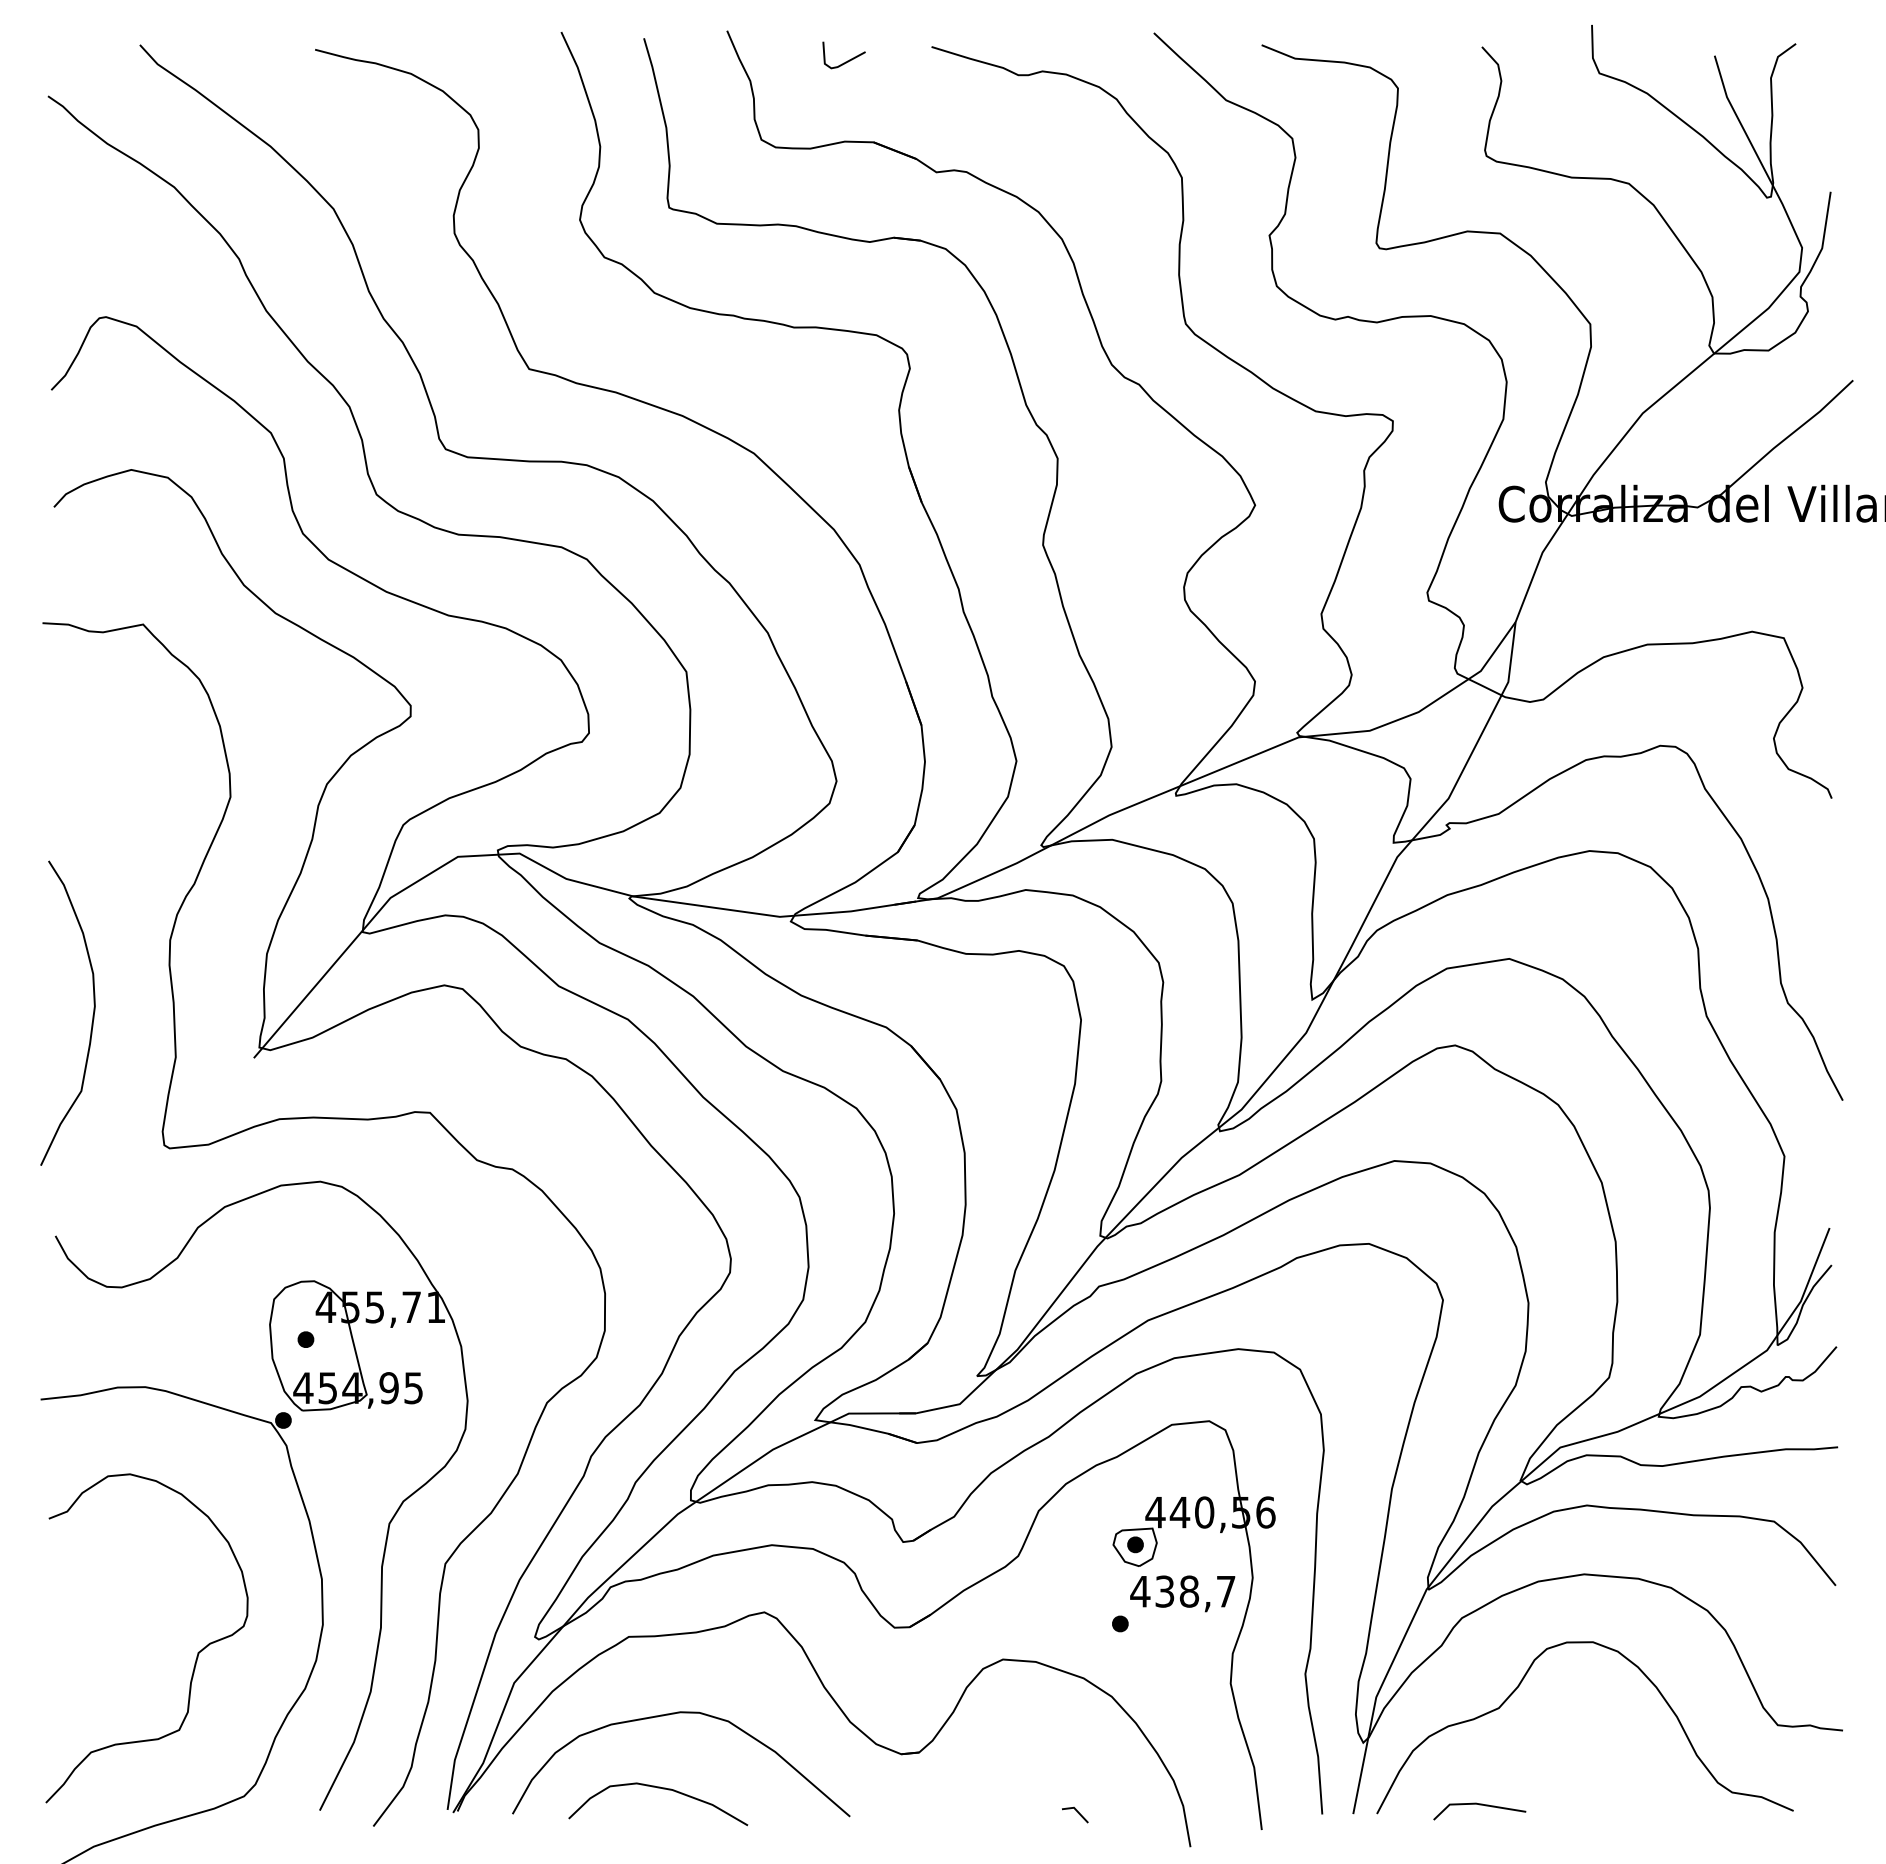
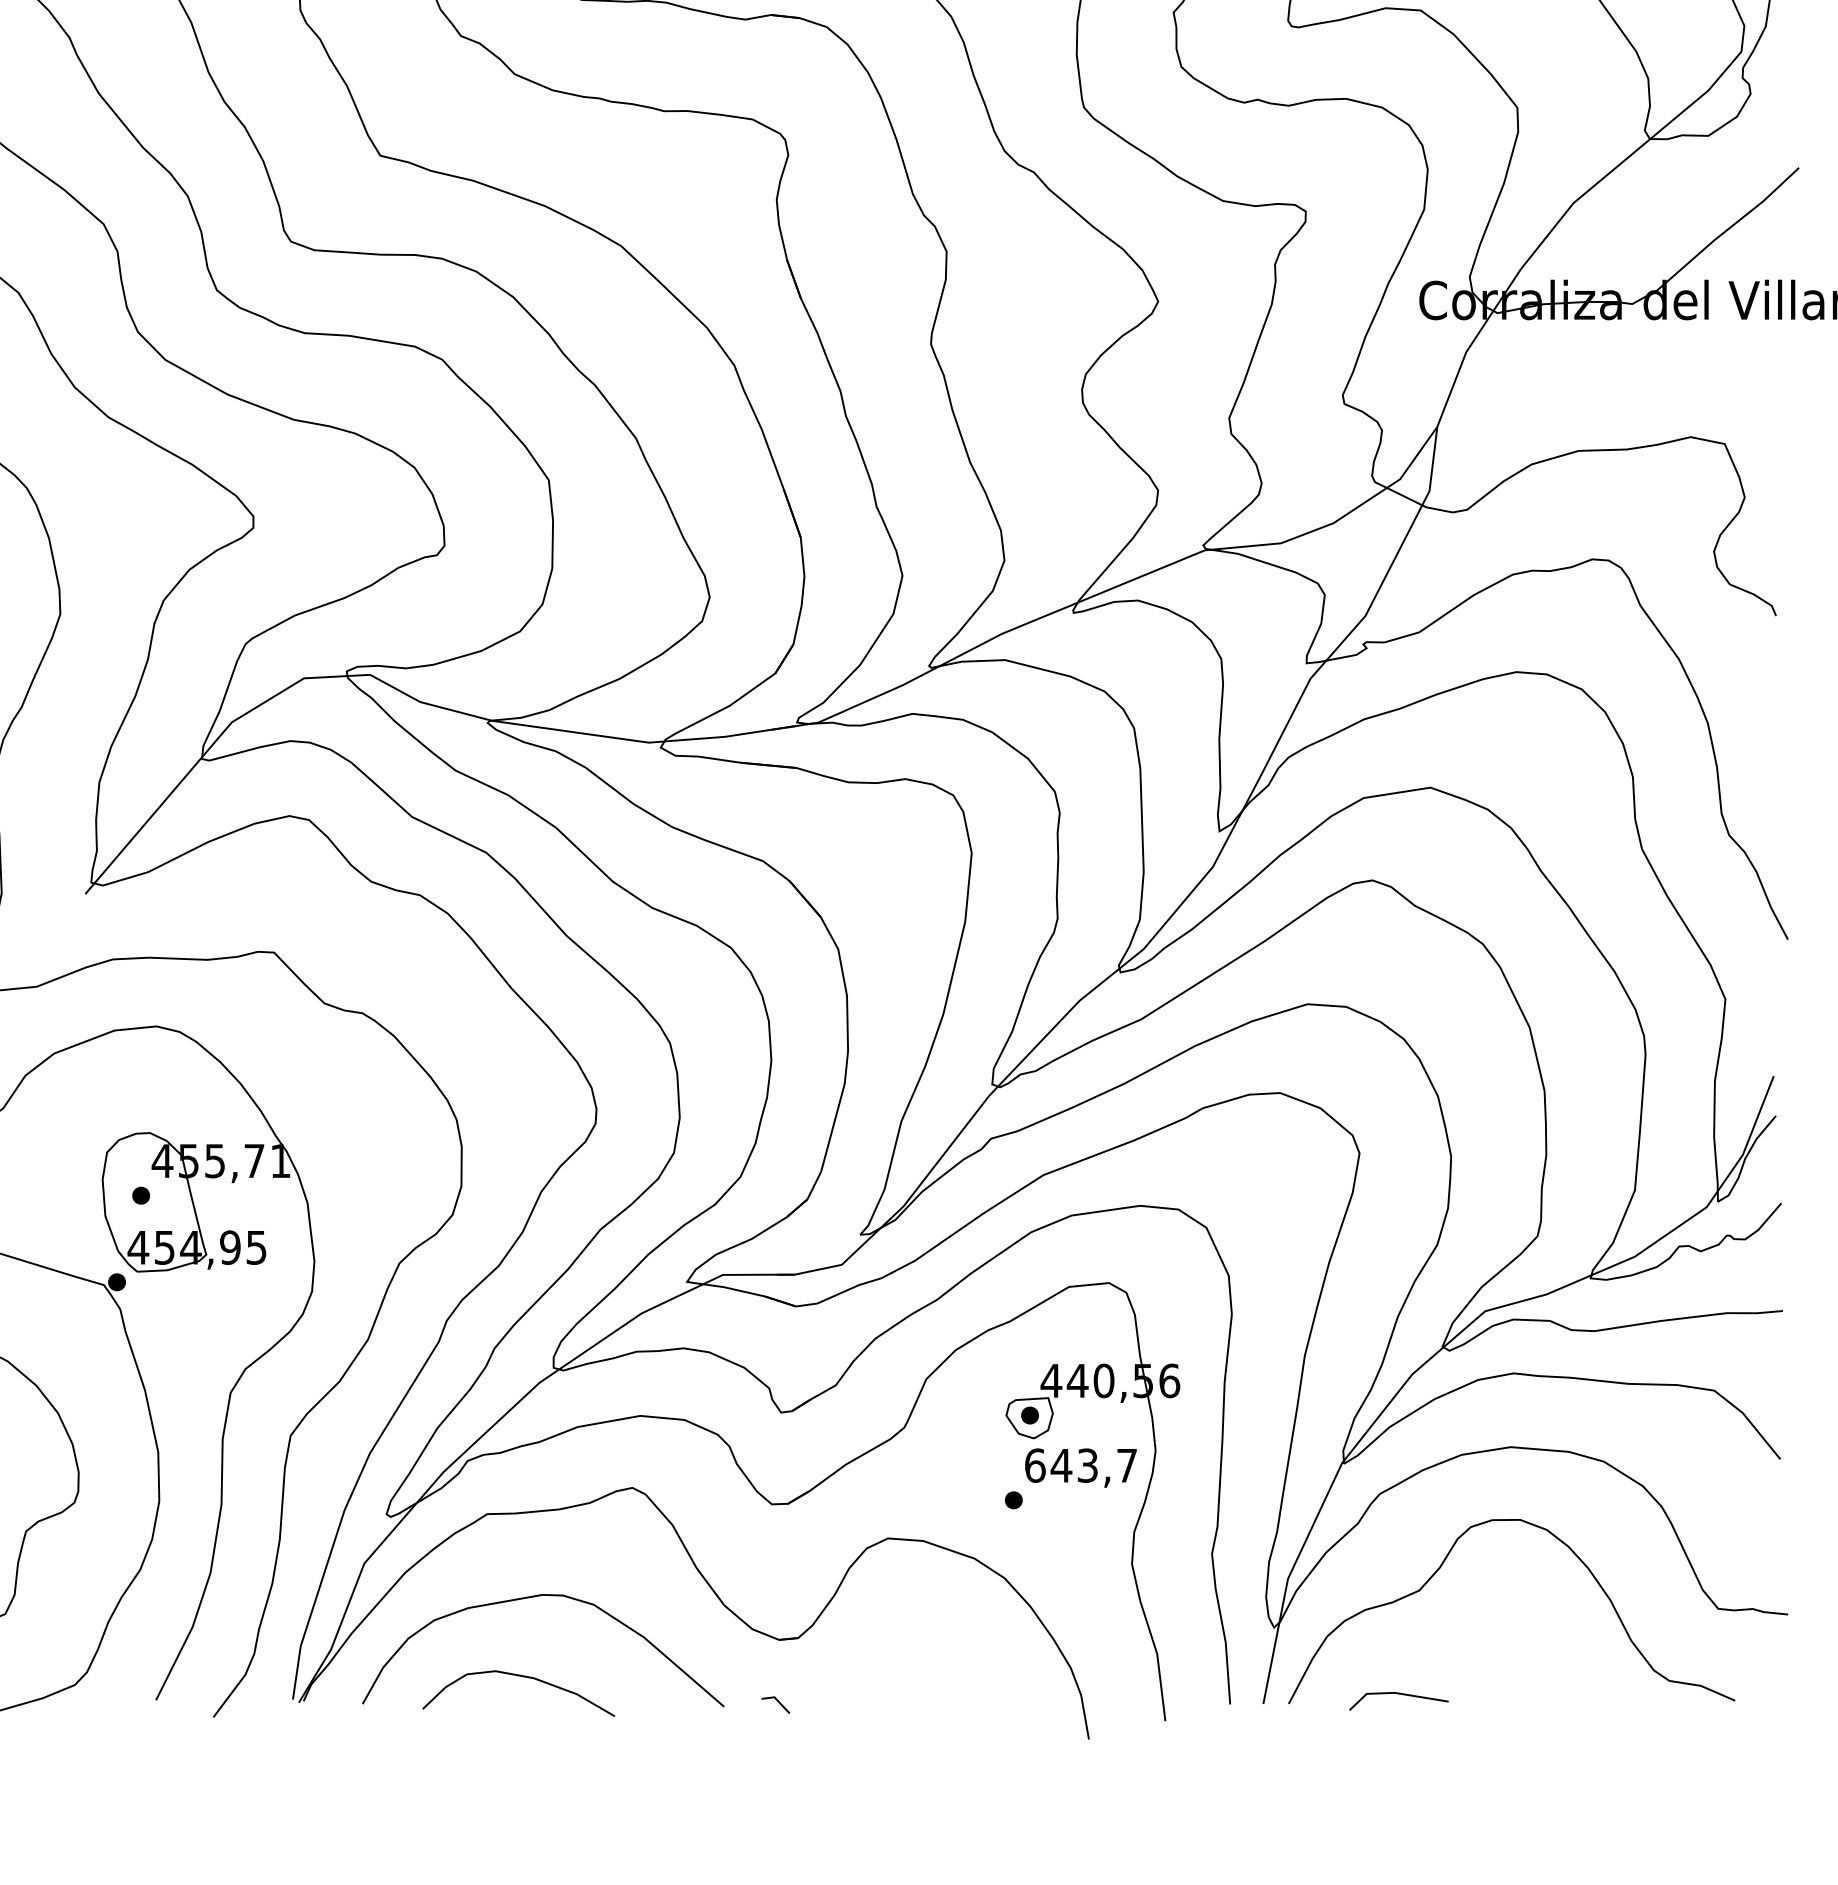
text: (1164, 1591) -> (1061, 1465), 438,7 -> 643,7
part: (1075, 1814) -> (776, 1704), moved

